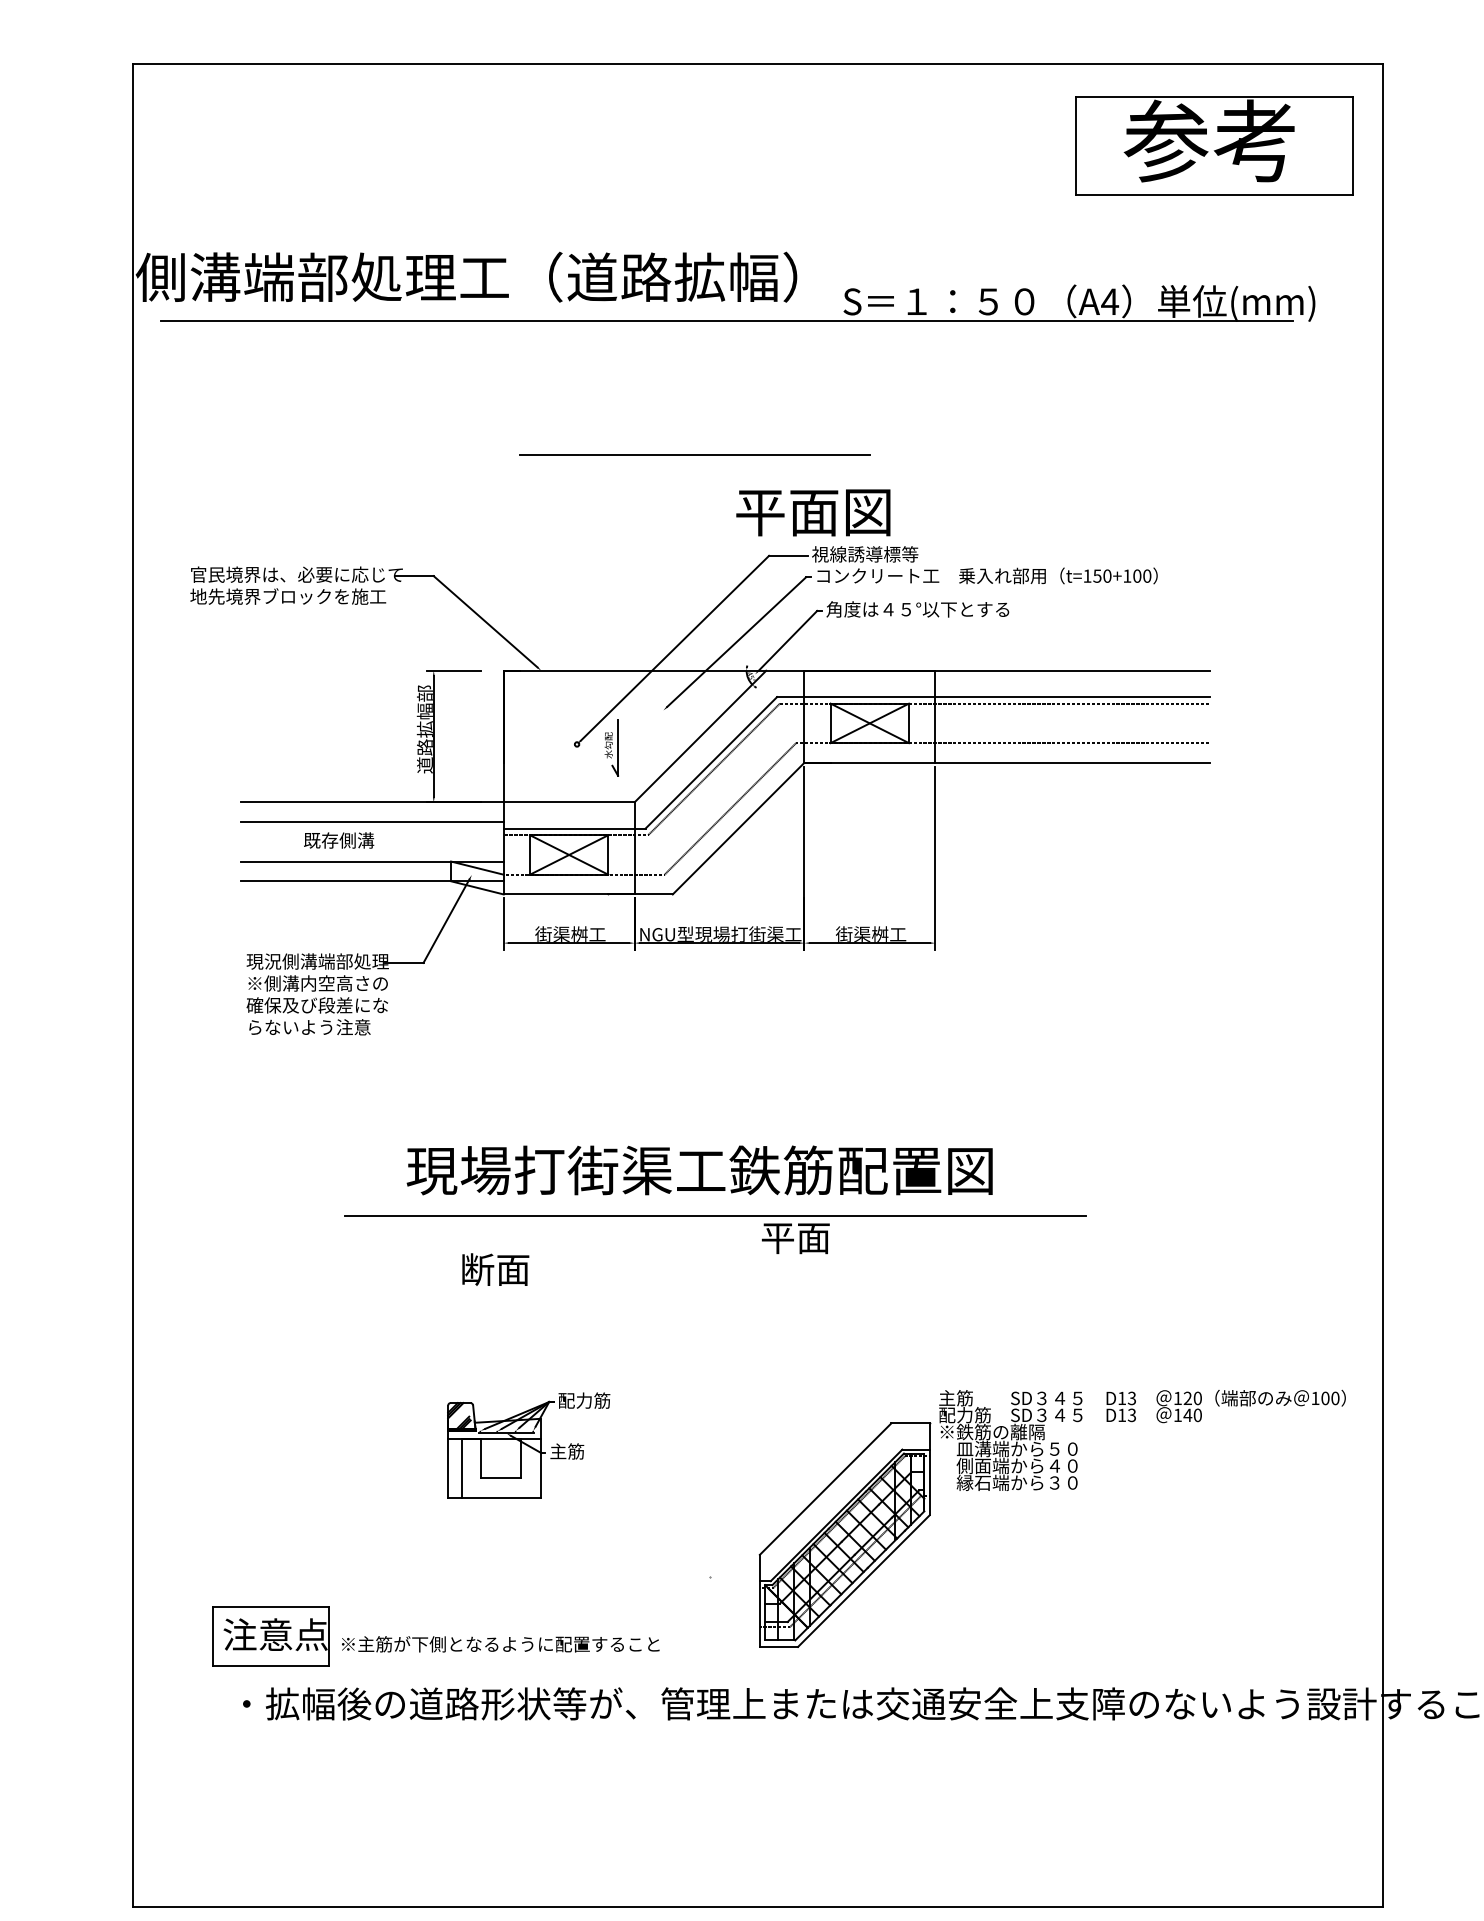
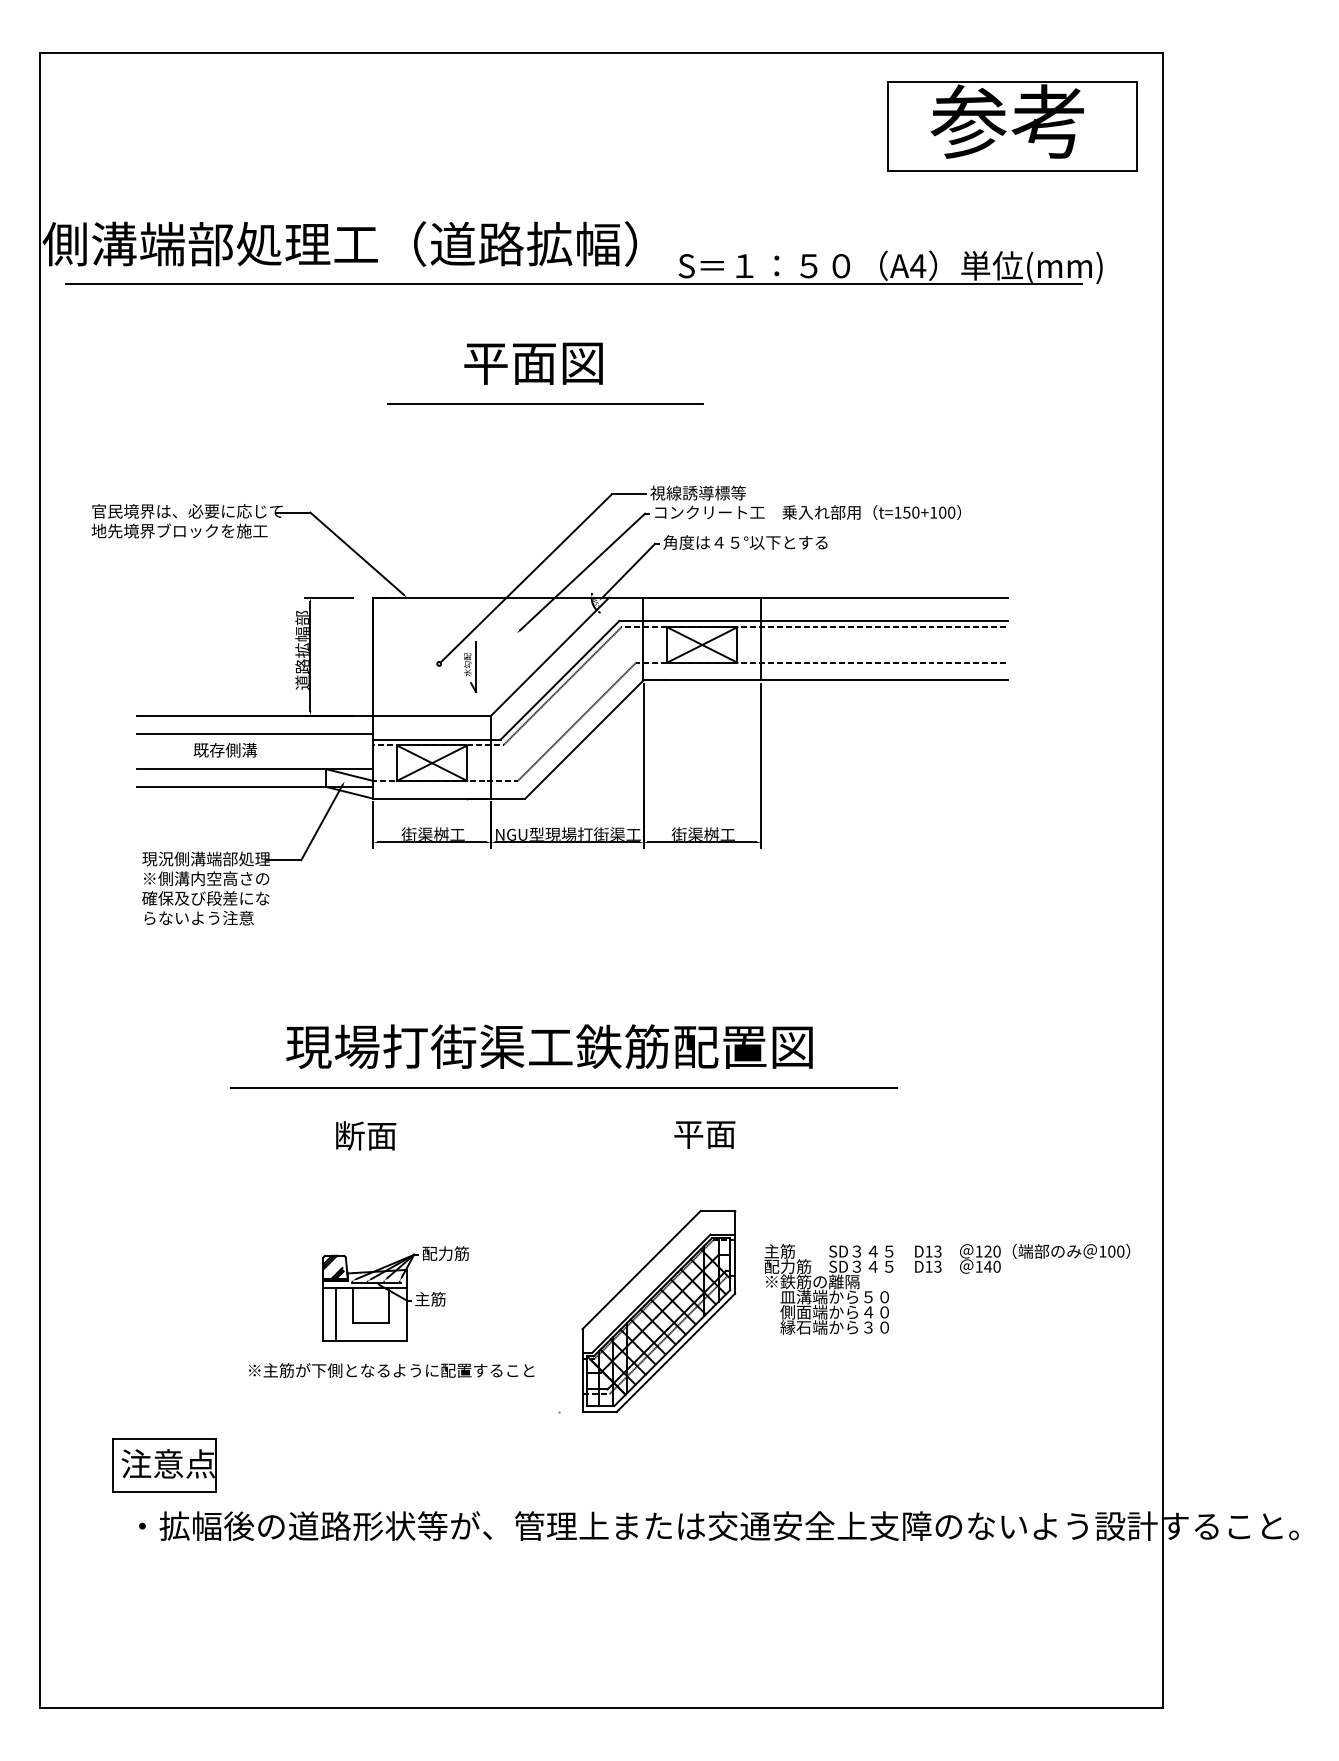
text: (813, 512) -> (533, 363), moved
text: (795, 1238) -> (704, 1134), moved
part: (844, 1534) -> (658, 1310), moved
text: (500, 1644) -> (391, 1370), moved

